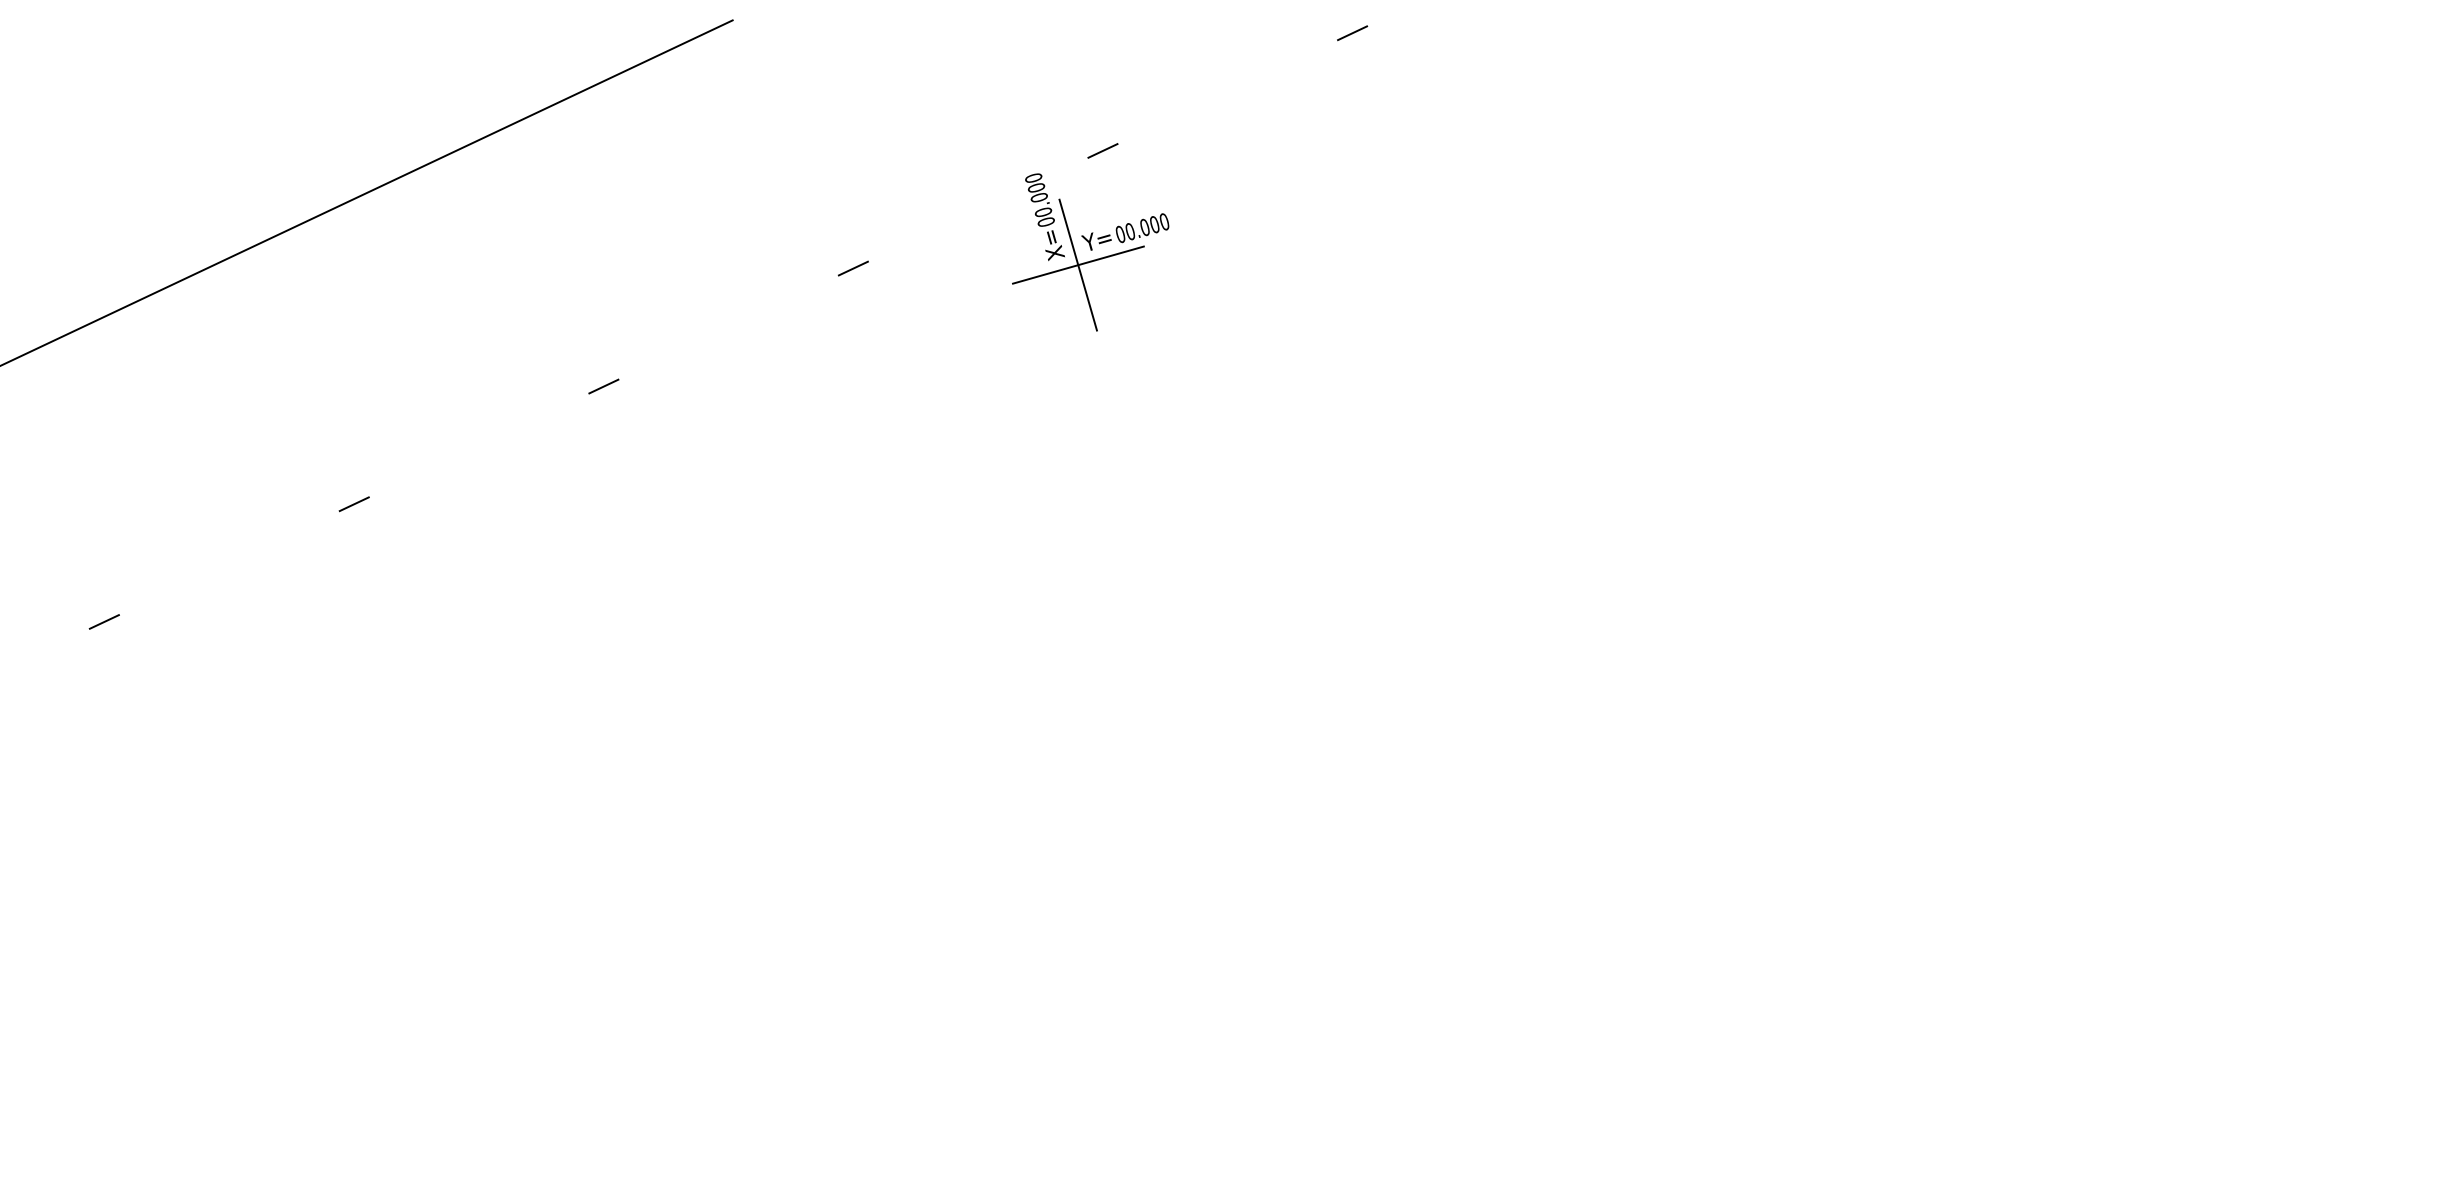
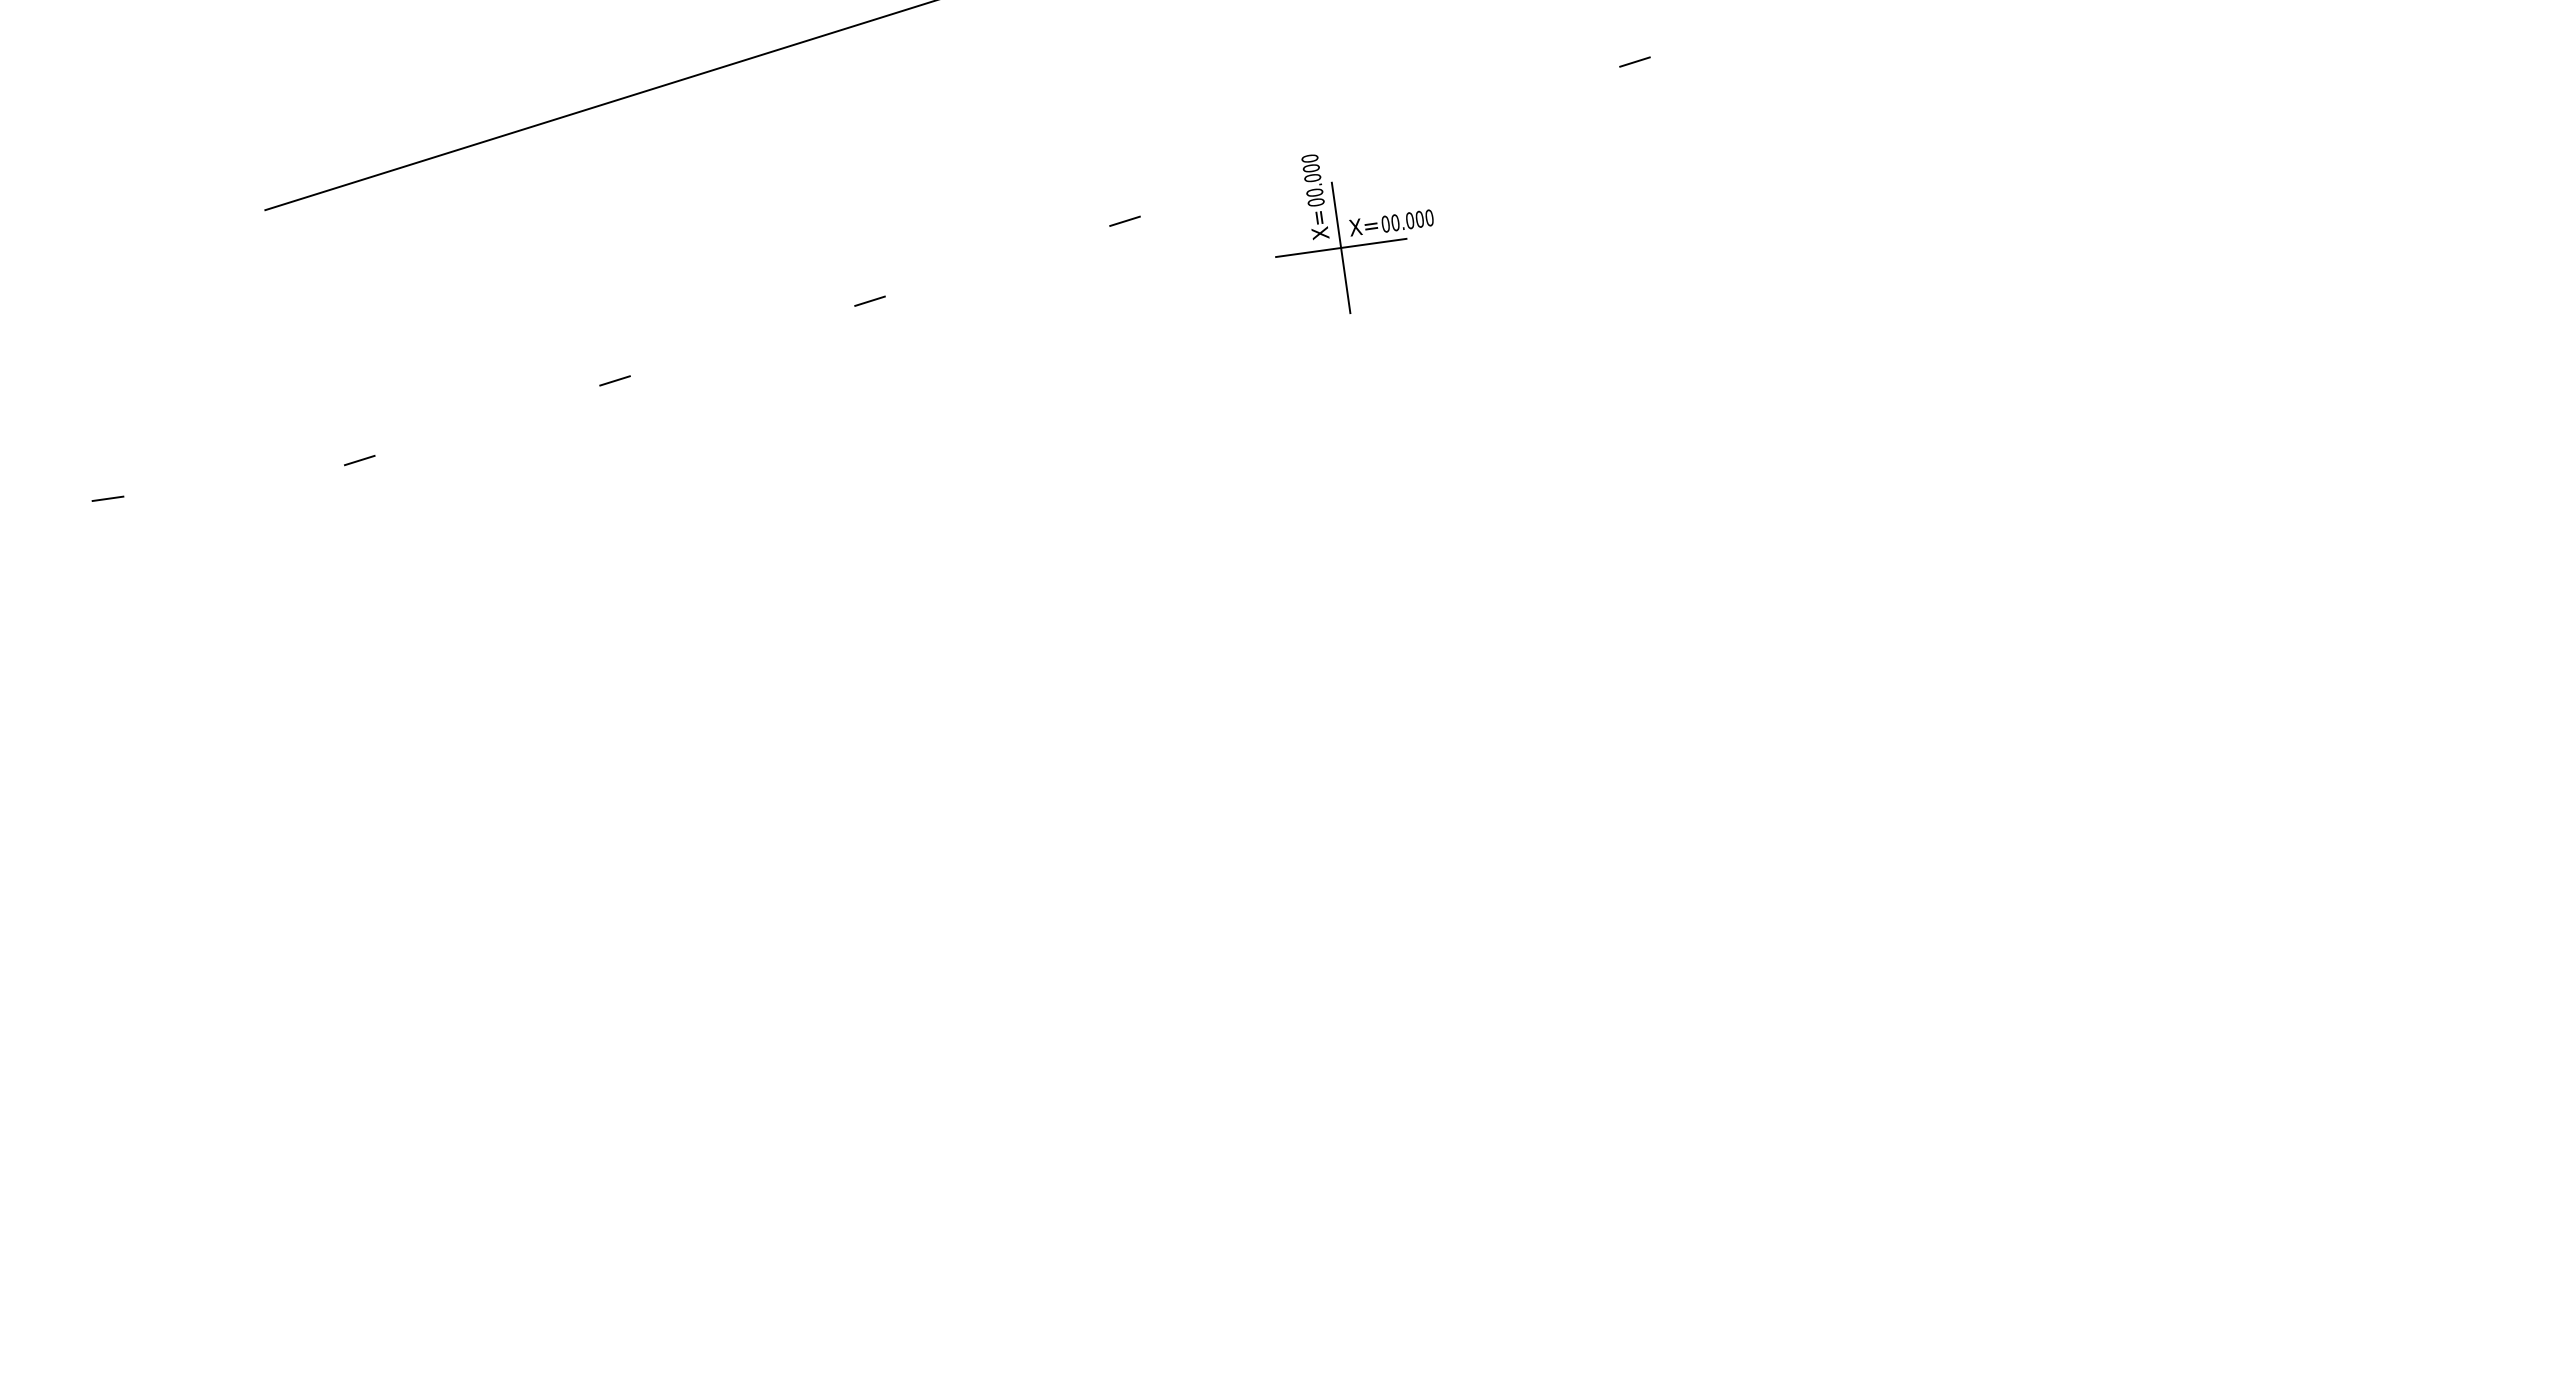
line: (1102, 150) -> (1379, 141), removed
text: (1097, 241) -> (1362, 227), Y= -> X=

